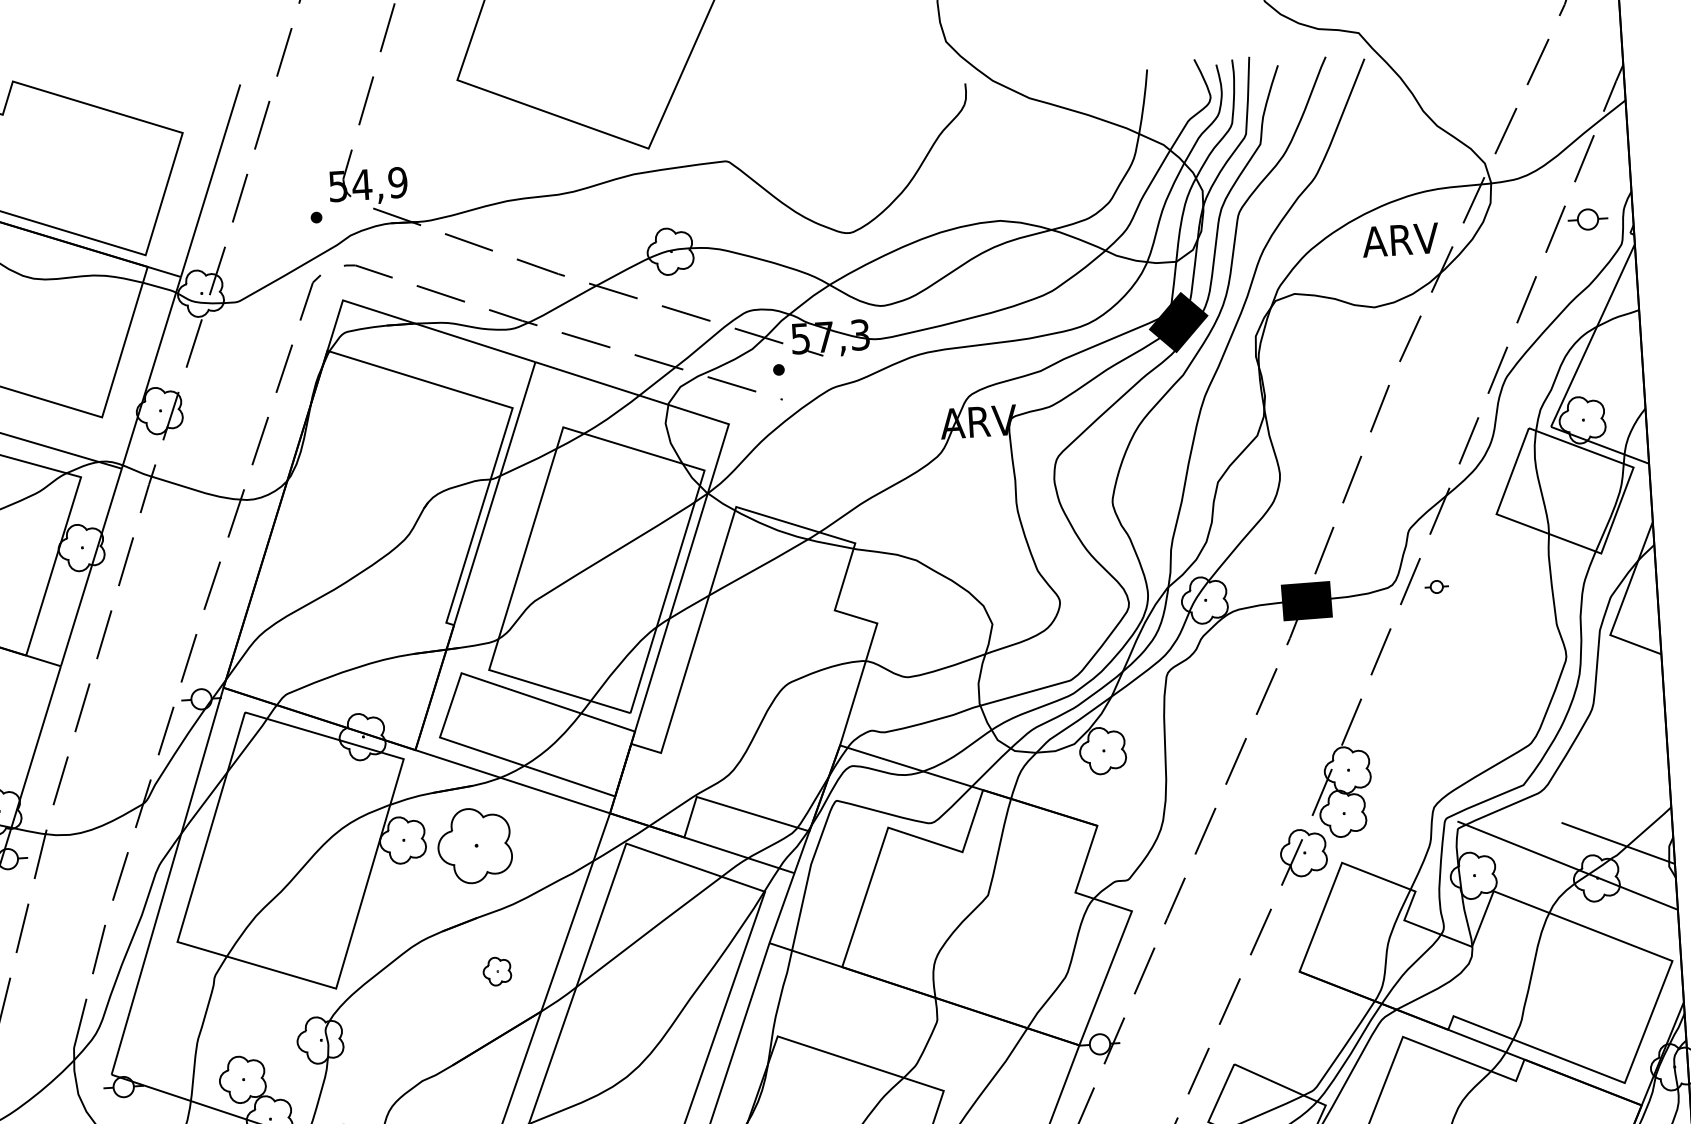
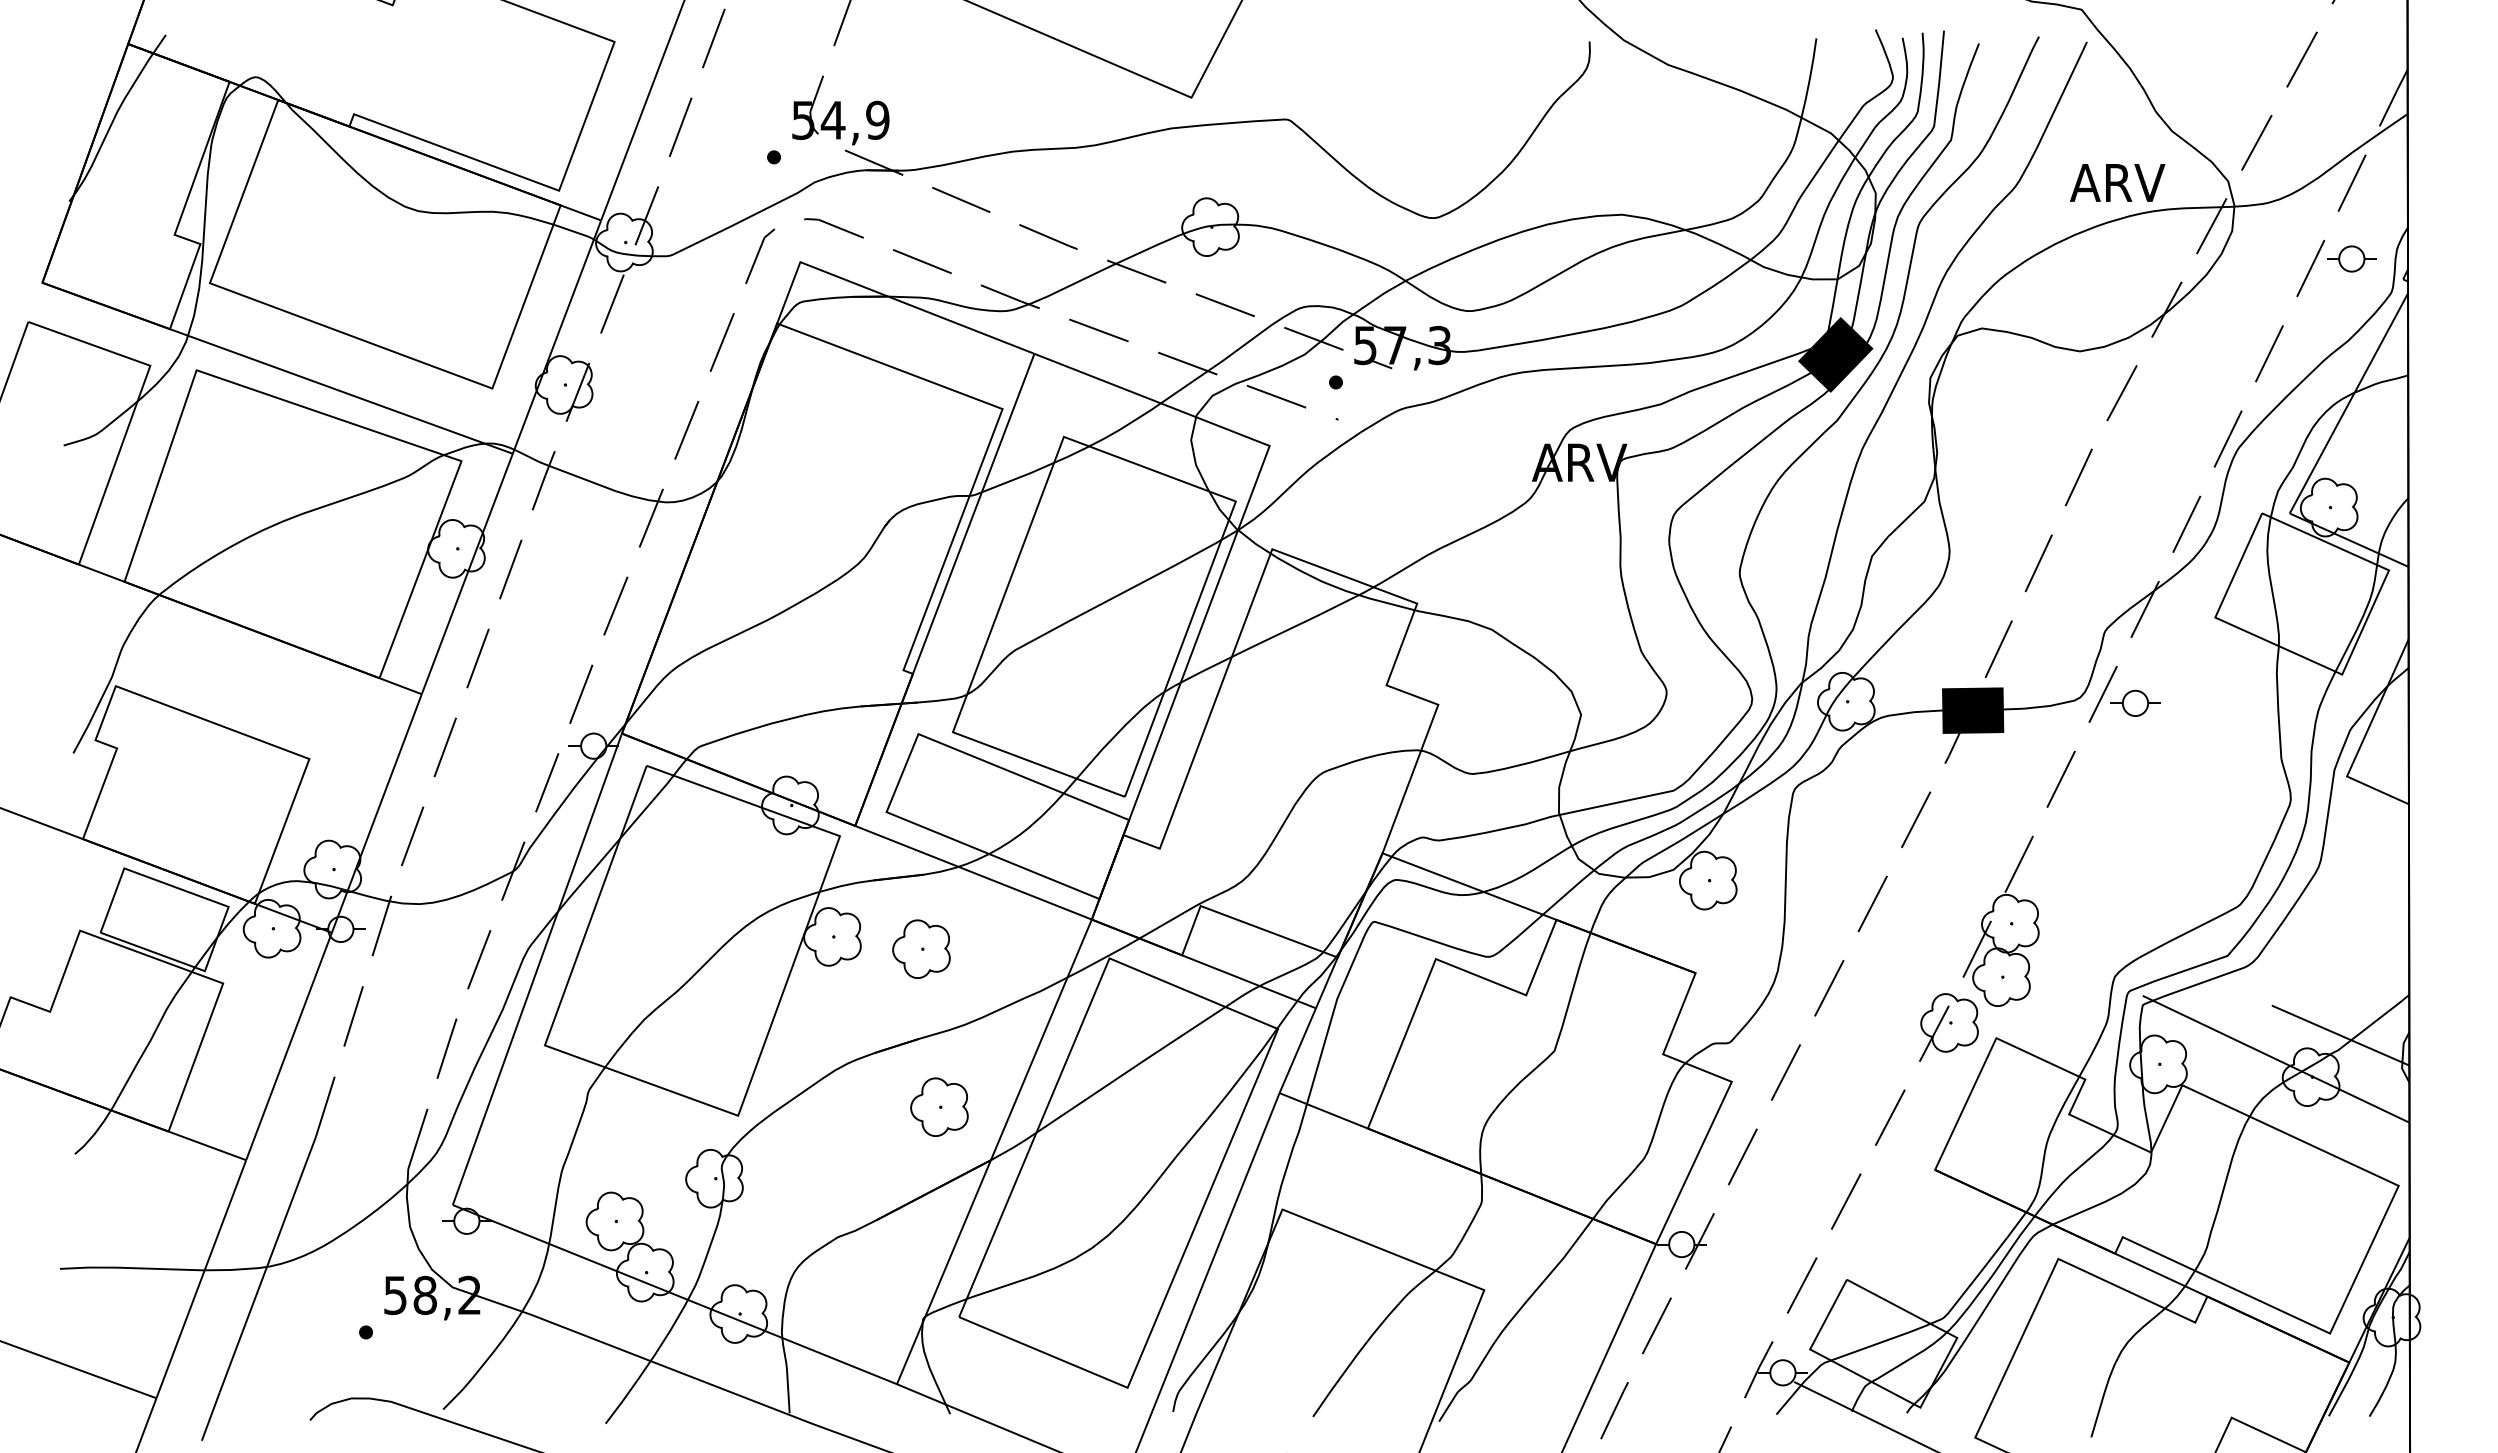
text: (1400, 239) -> (2117, 182), moved
part: (1436, 586) -> (2135, 702), size x1.67
part: (474, 845) -> (921, 948), size x0.62
part: (497, 971) -> (939, 1106), size x1.67

